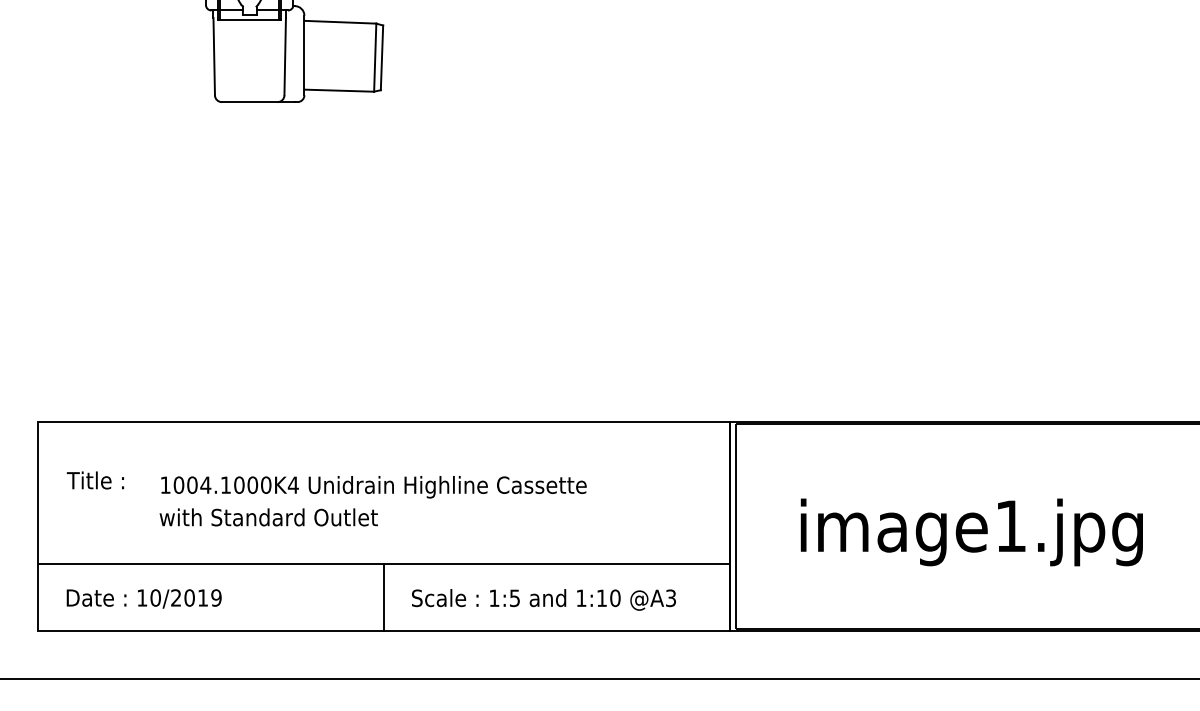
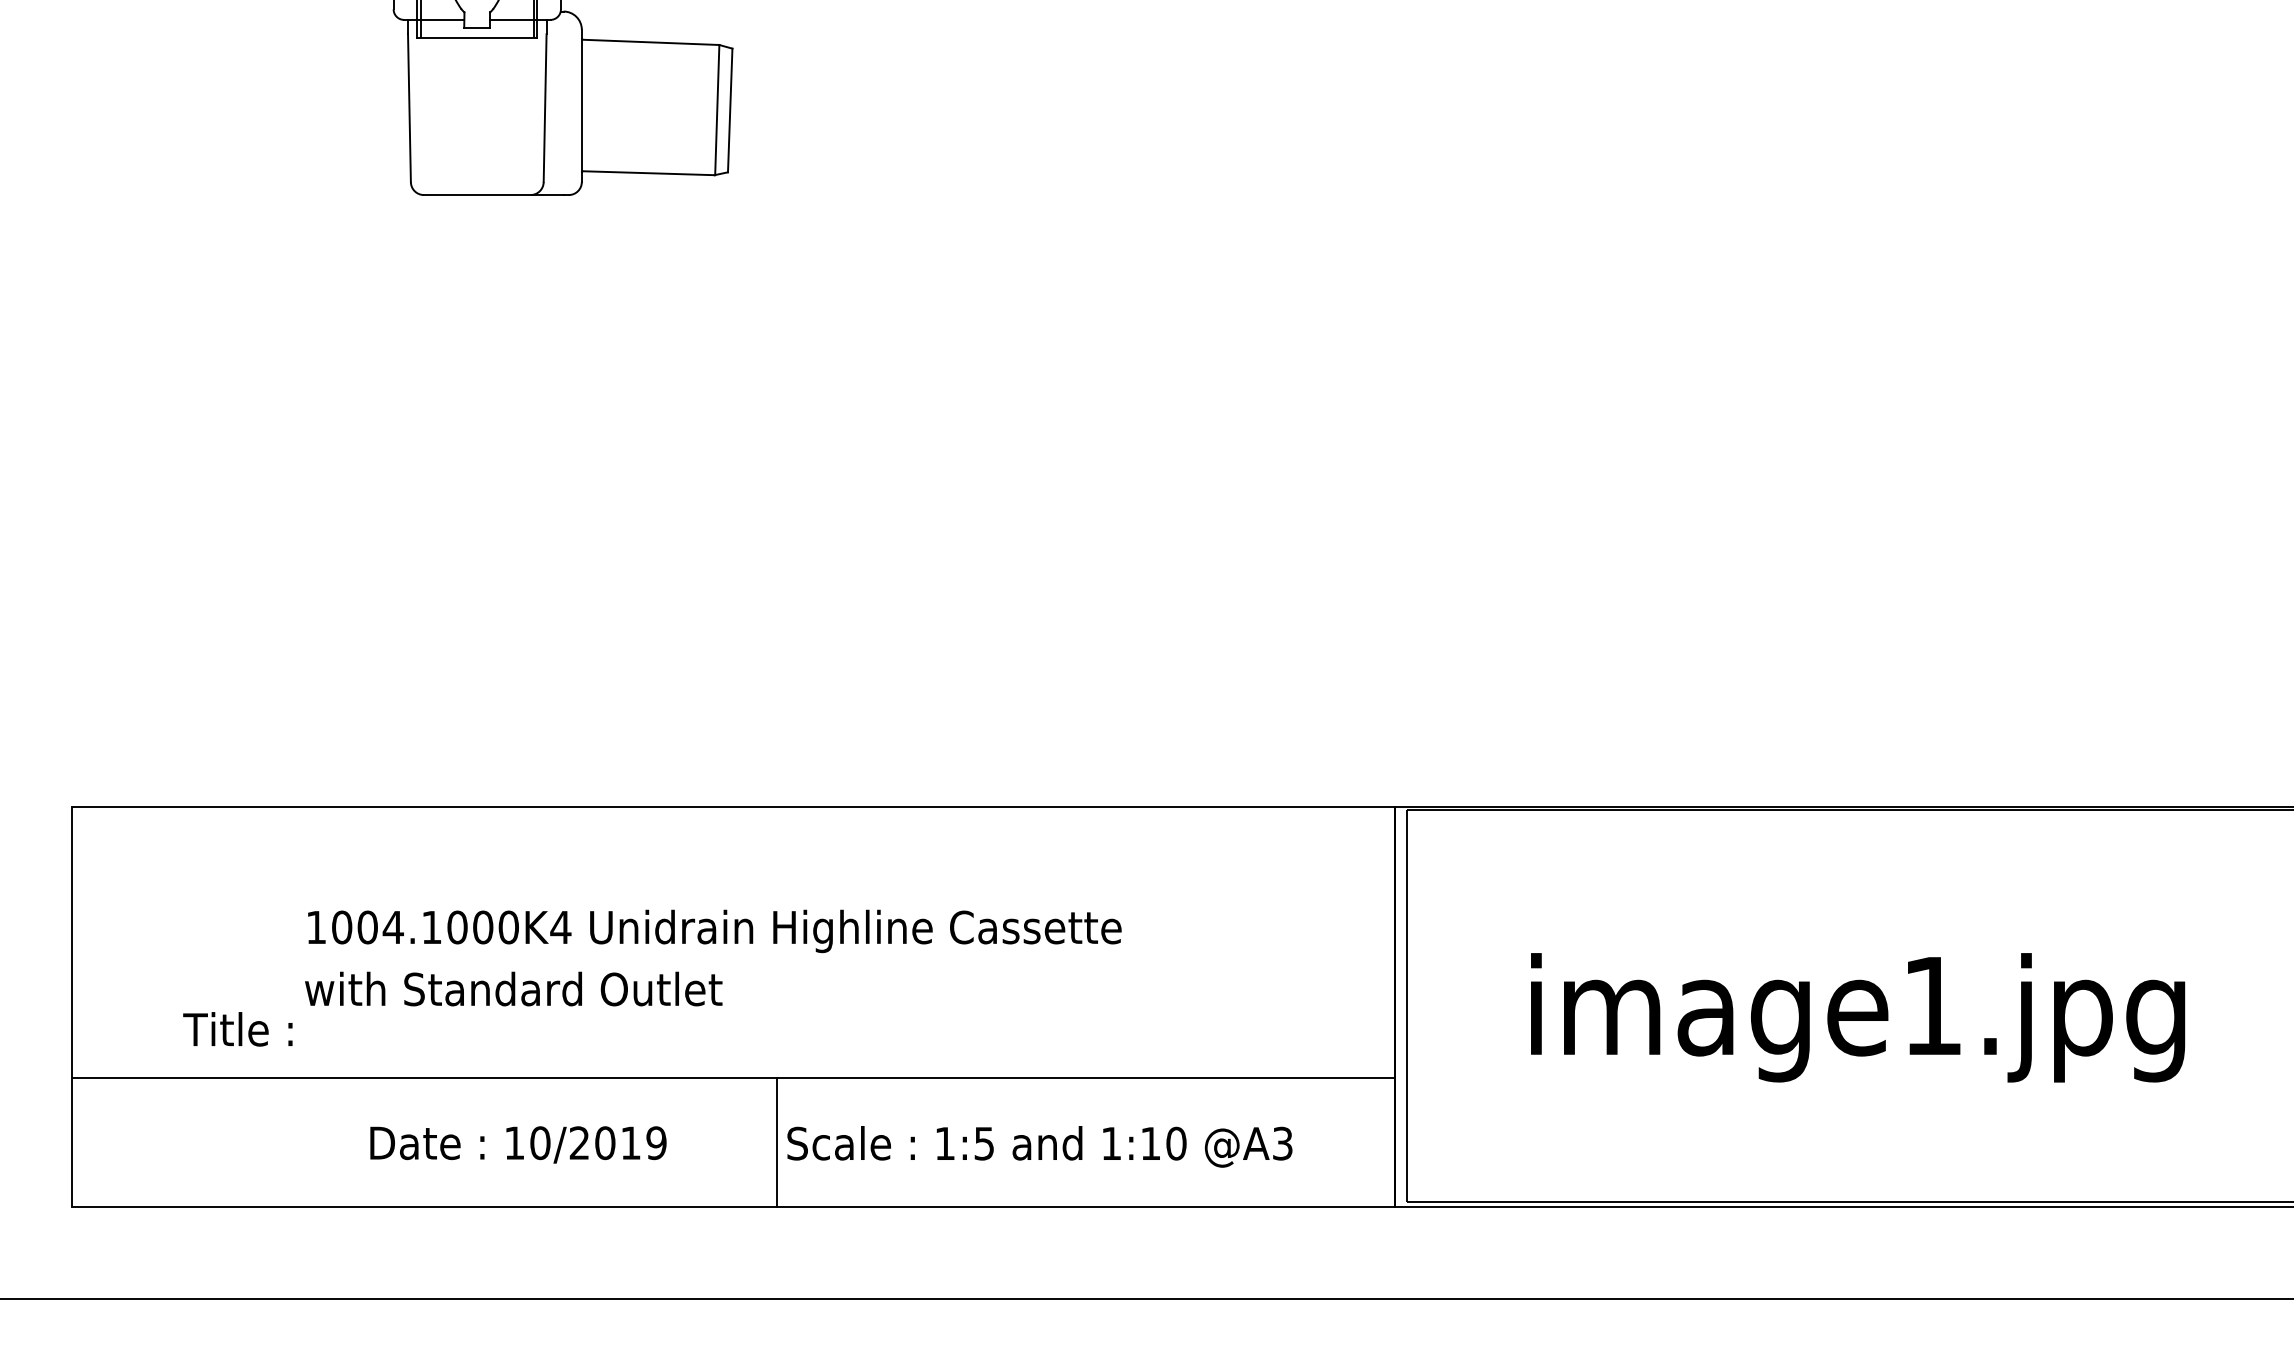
text: (94, 480) -> (235, 1029), moved
line: (383, 597) -> (777, 1142), moved
text: (143, 598) -> (517, 1144), moved

